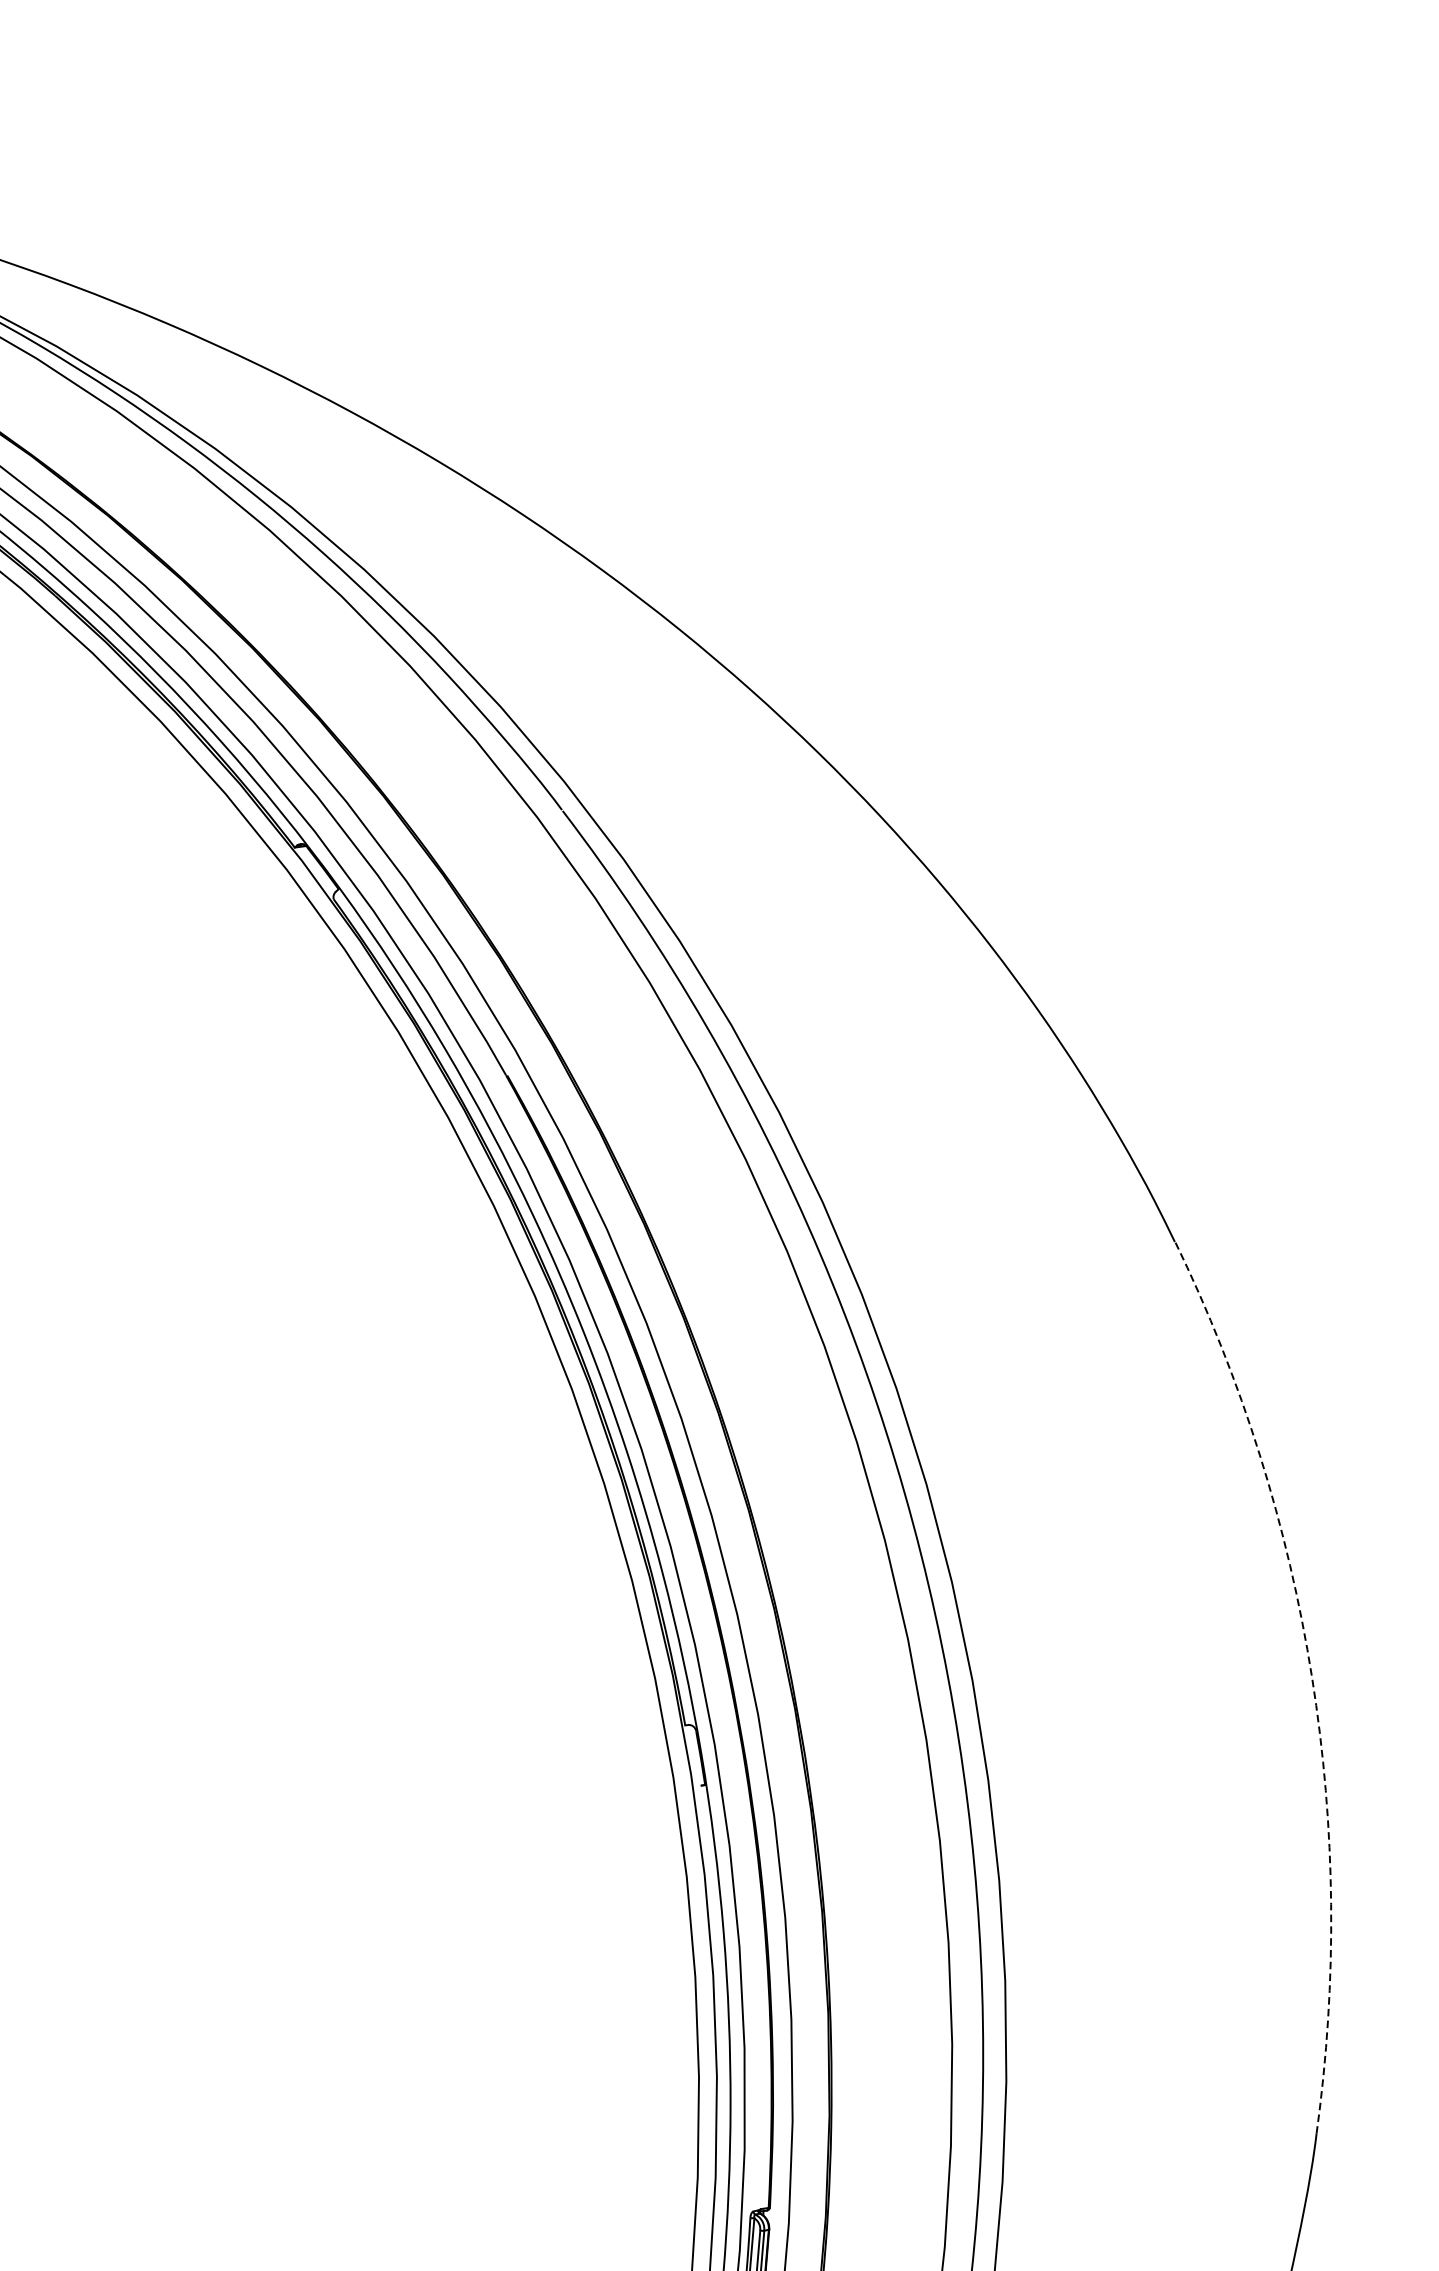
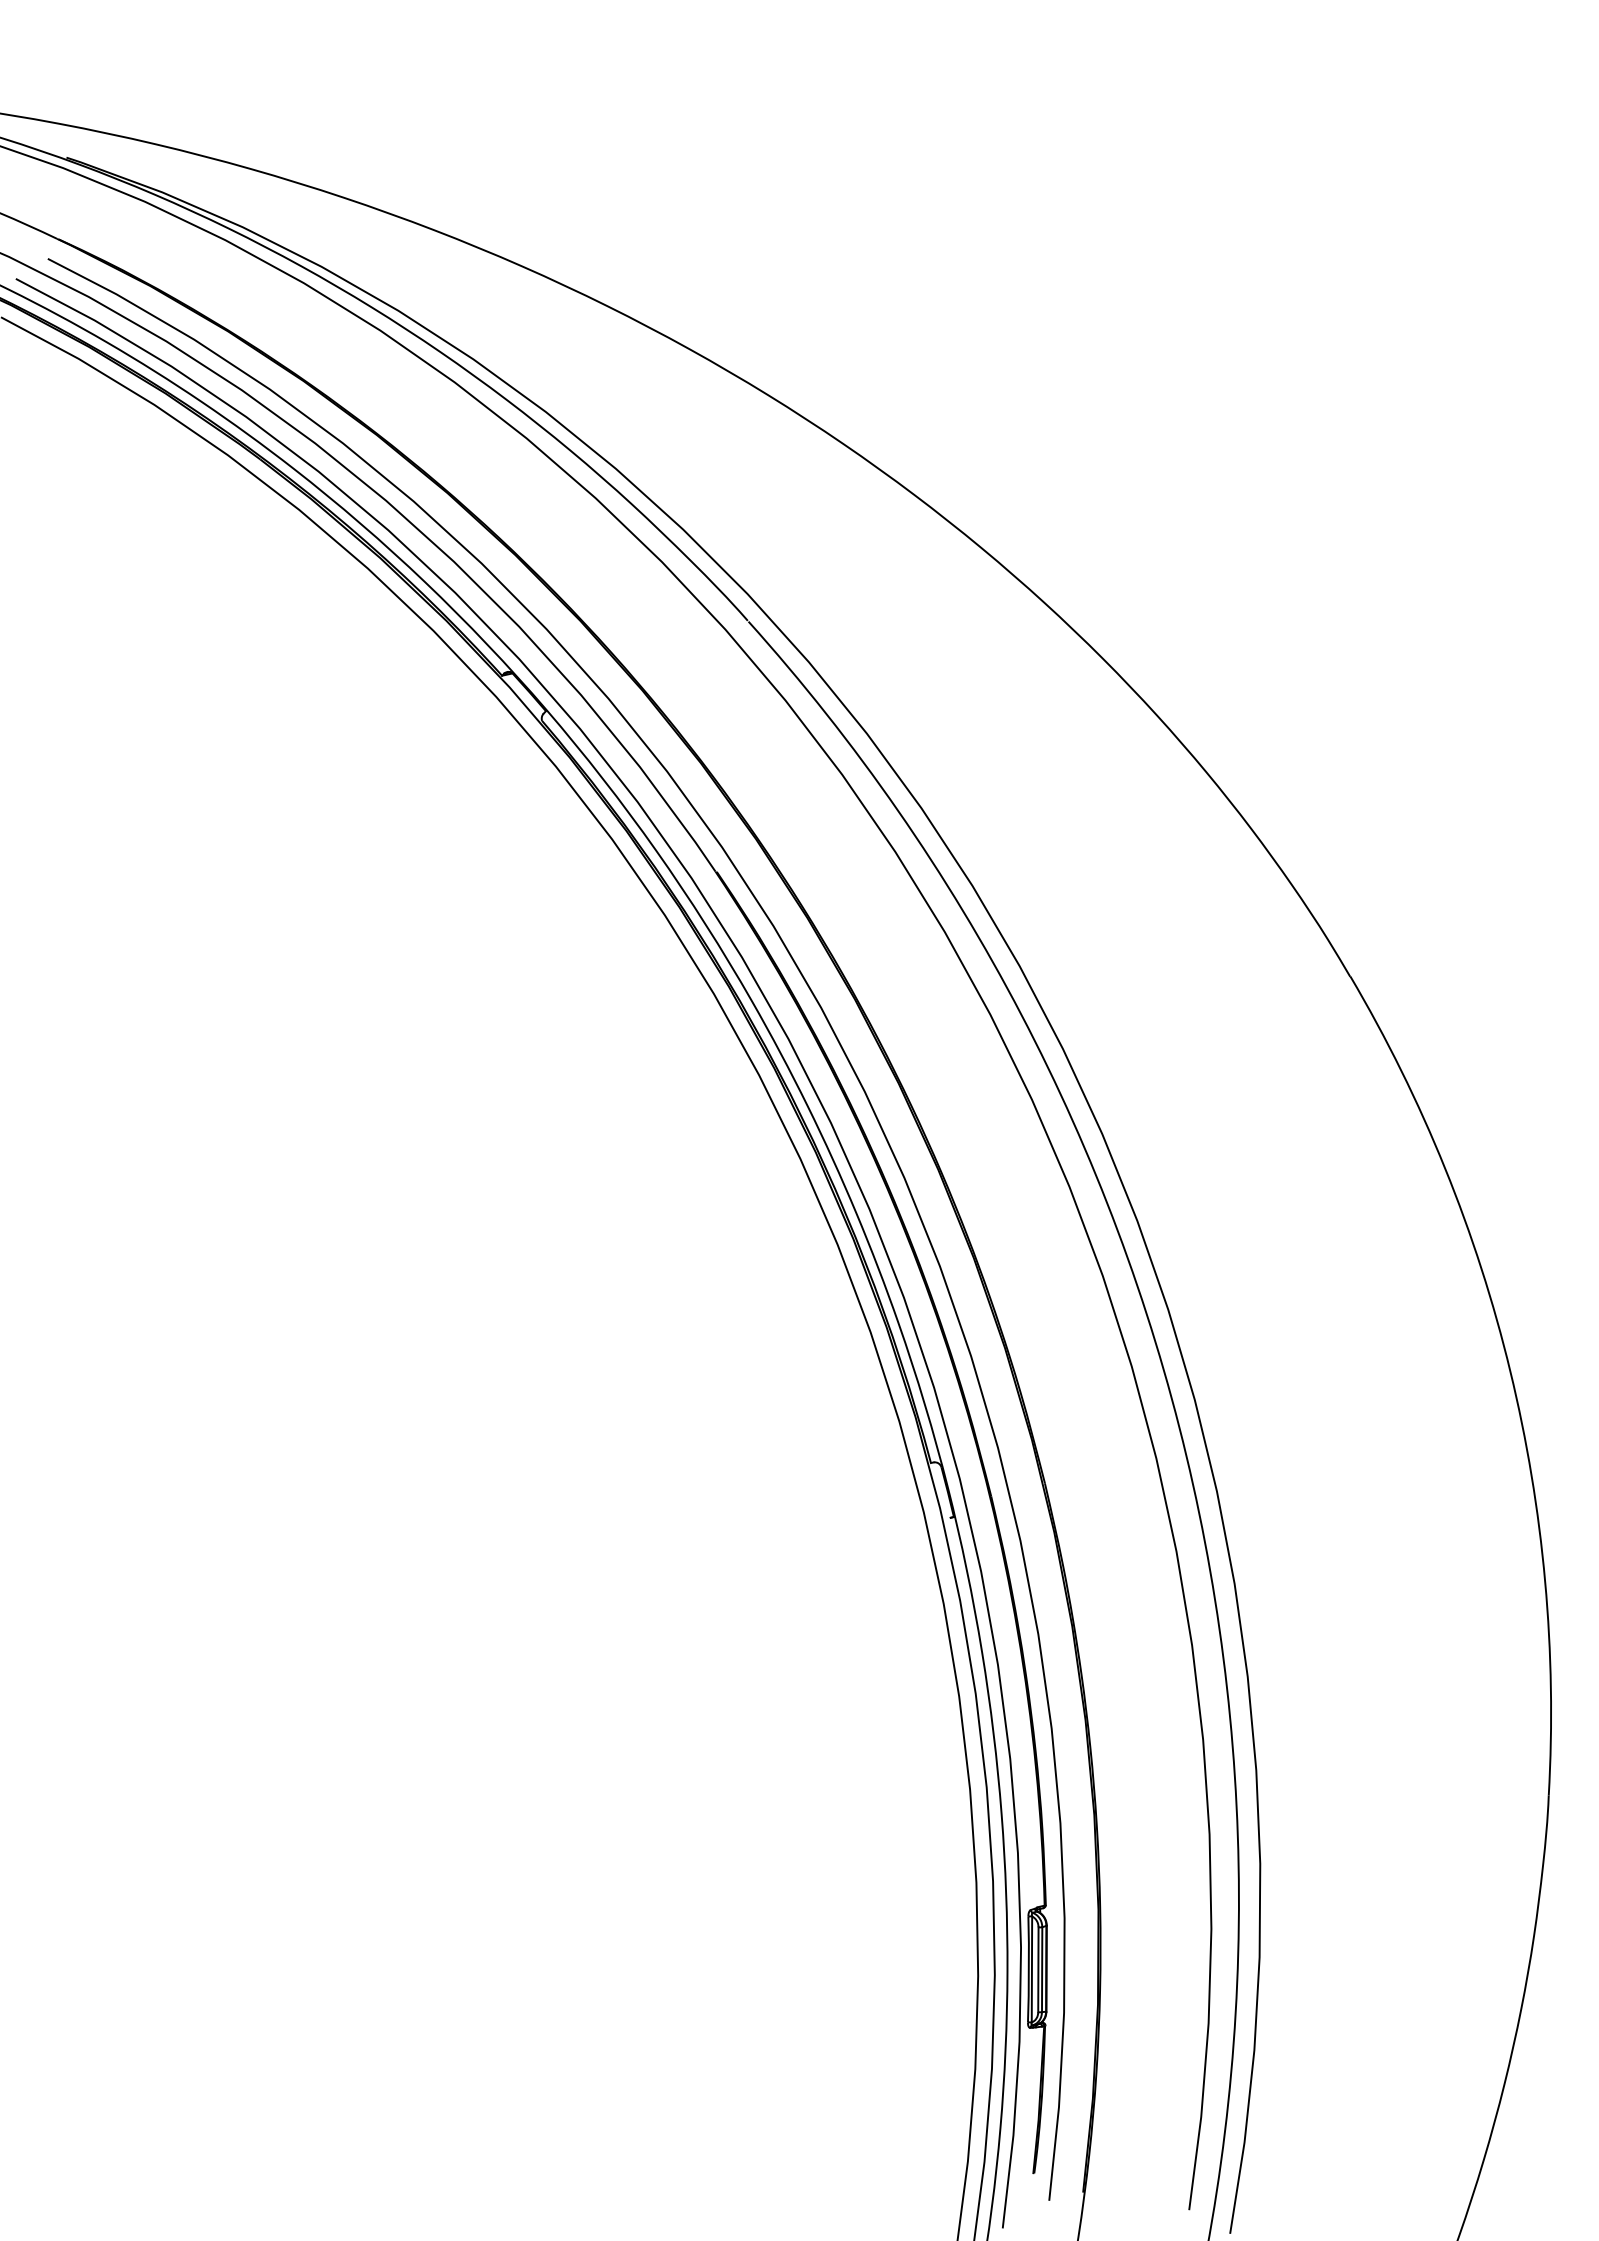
arc: (1312, 1677) -> (1510, 1371), dashed -> solid

